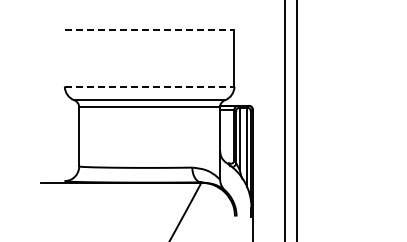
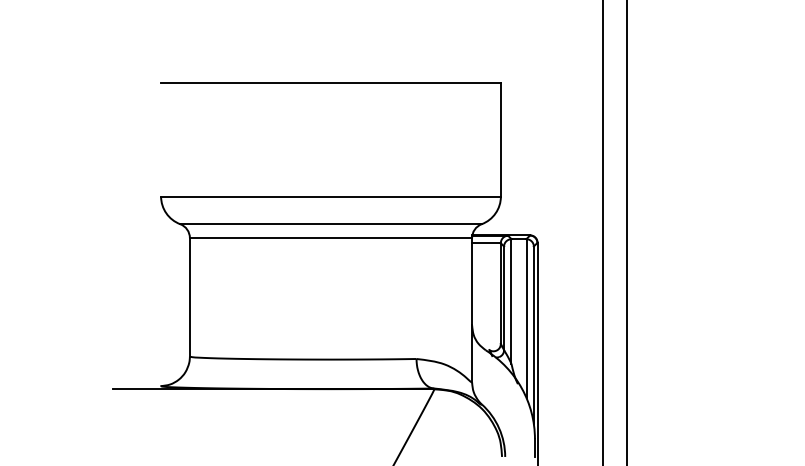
line: (149, 29) -> (330, 82), dashed -> solid
line: (149, 86) -> (330, 196), dashed -> solid

